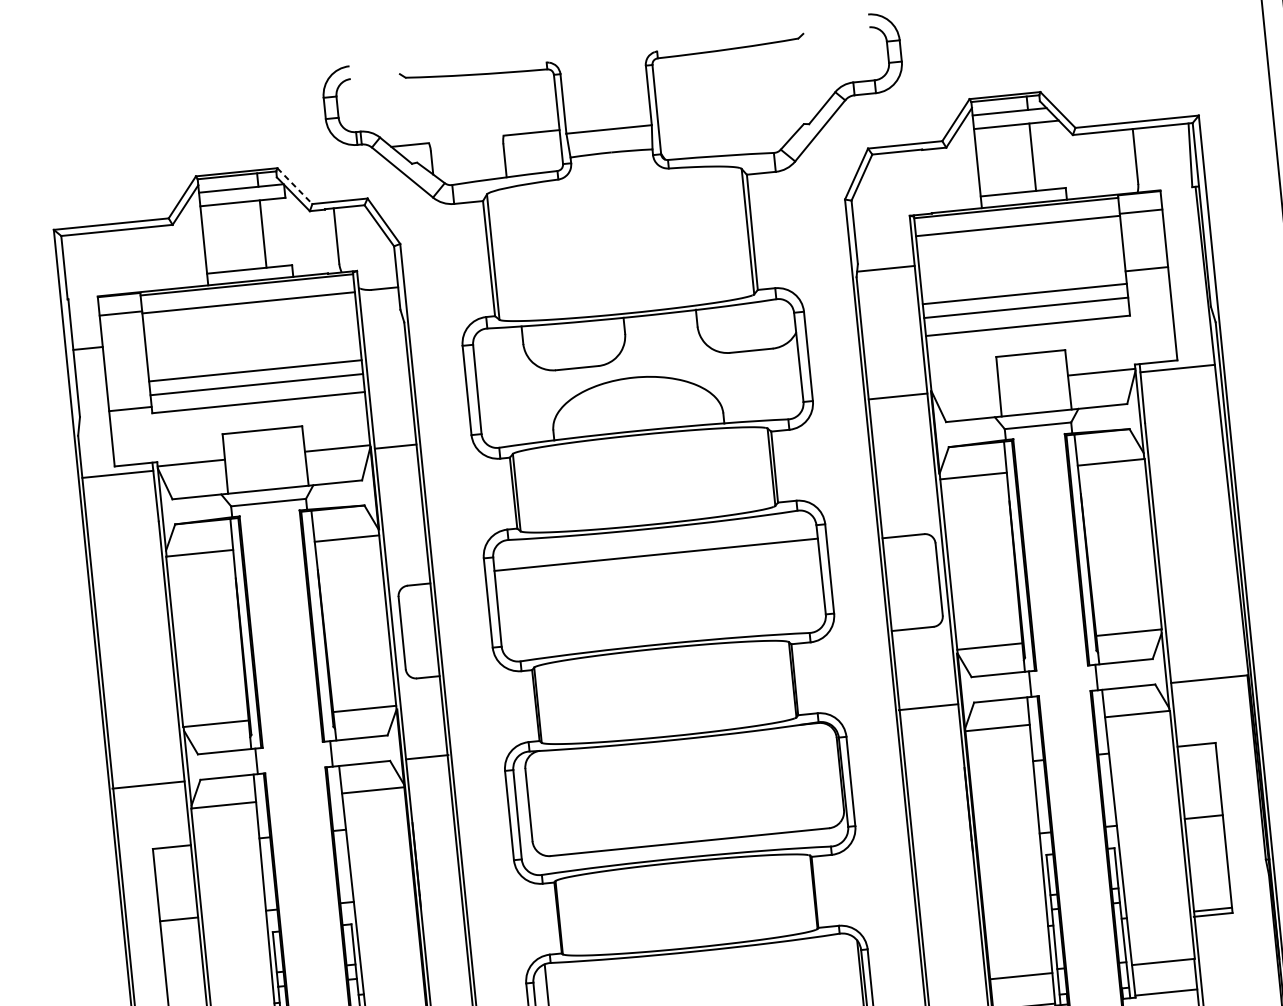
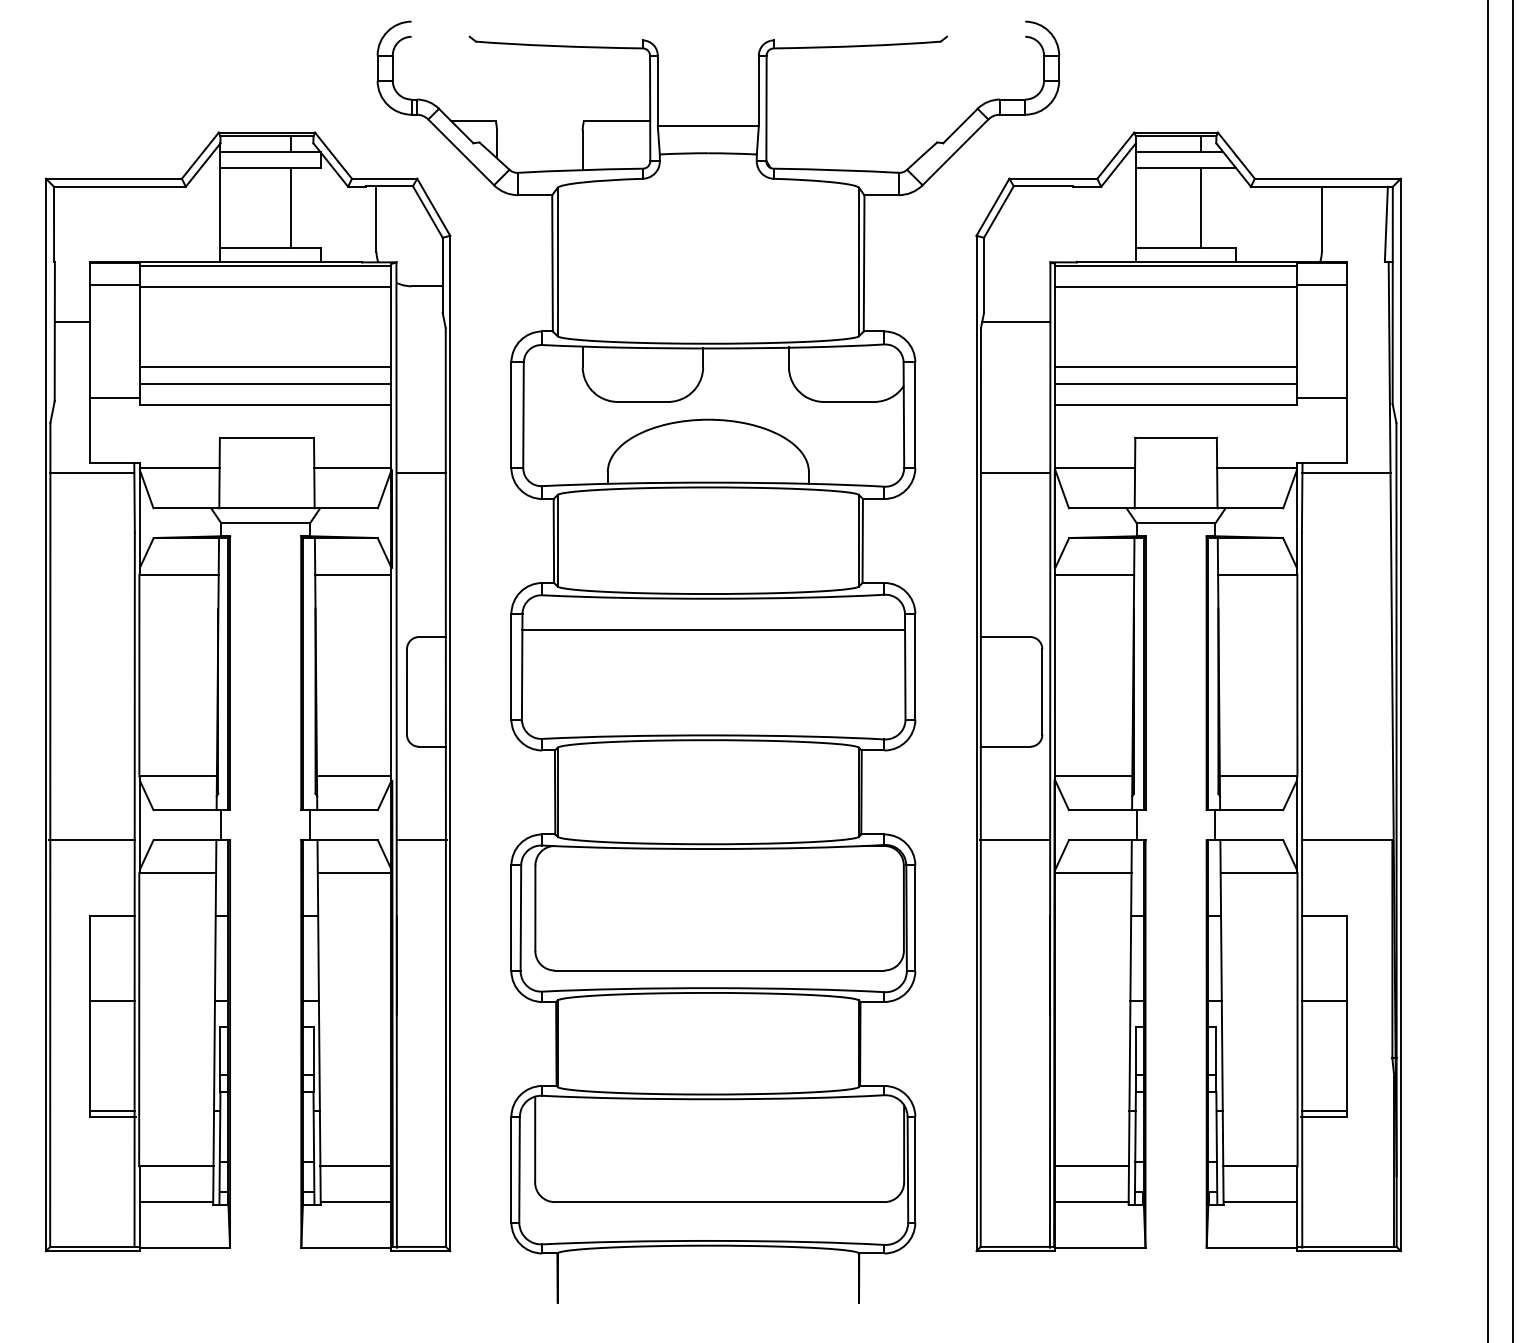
line: (294, 185) -> (333, 155), dashed -> solid
line: (1146, 269) -> (1321, 397), moved
line: (965, 386) -> (1095, 468), added

